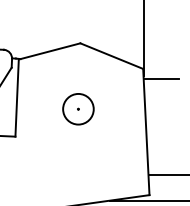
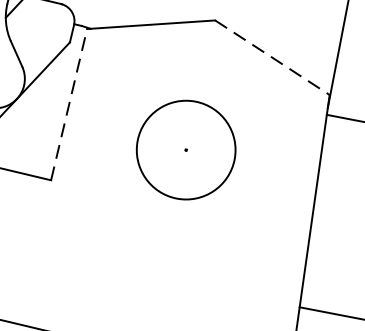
line: (111, 56) -> (271, 58), solid -> dashed
line: (17, 98) -> (69, 105), solid -> dashed
circle: (78, 108) -> (186, 148), size x1.6

